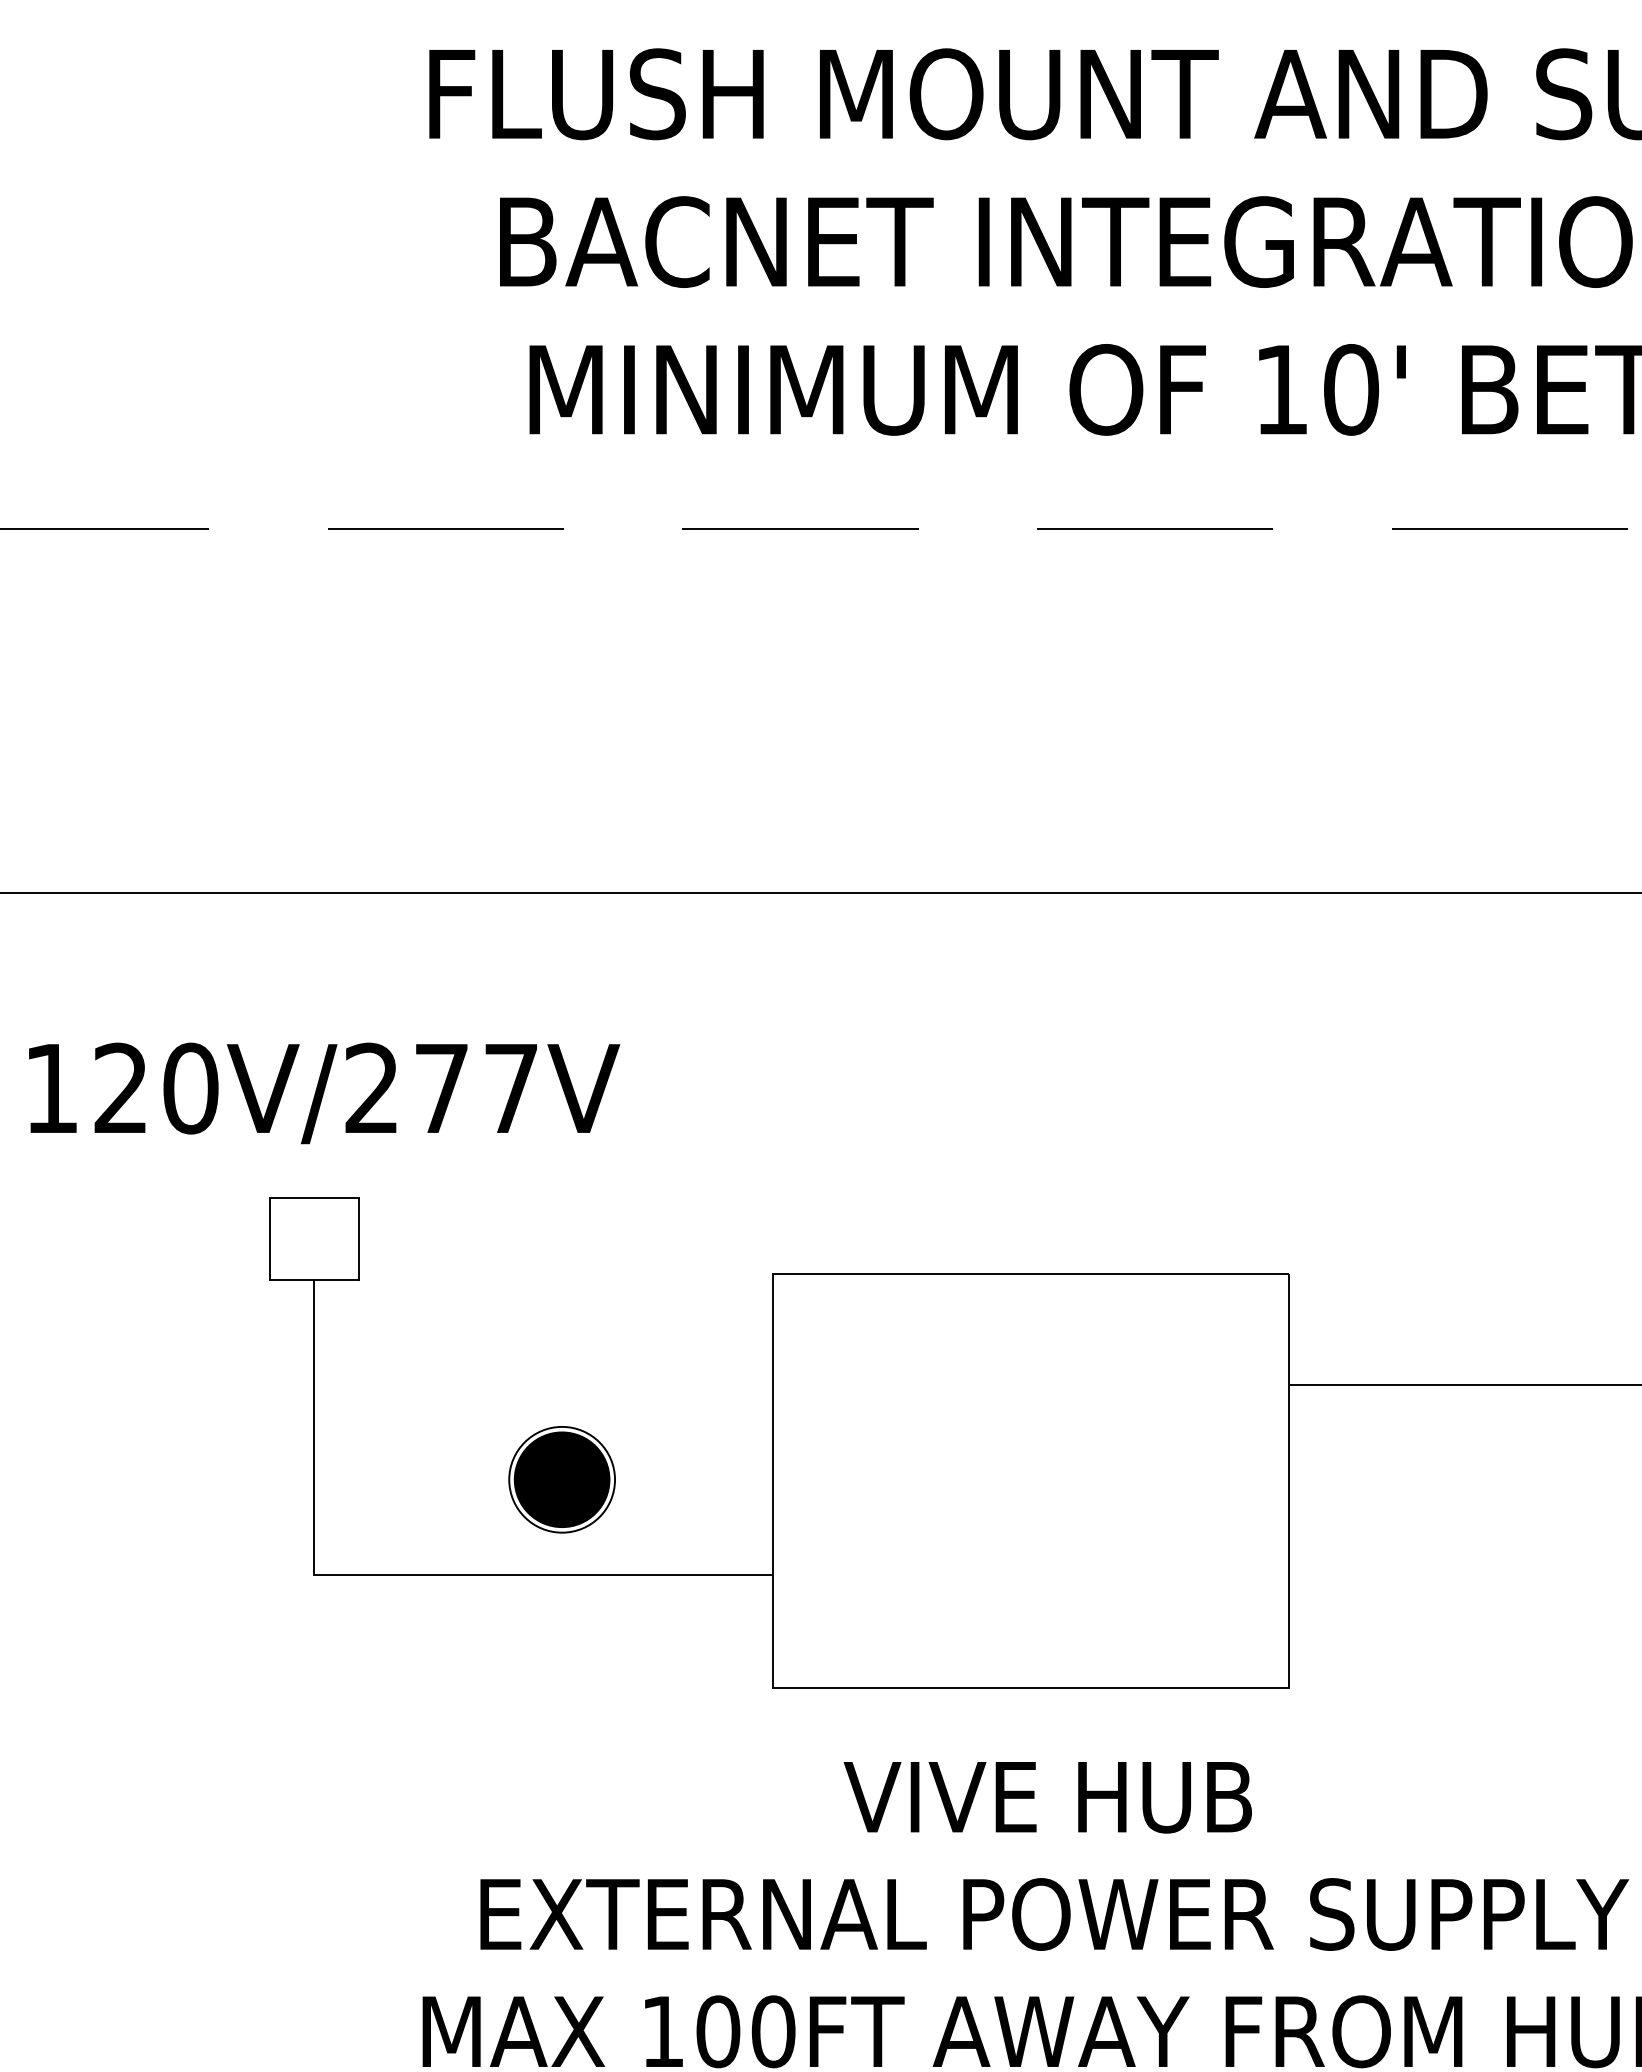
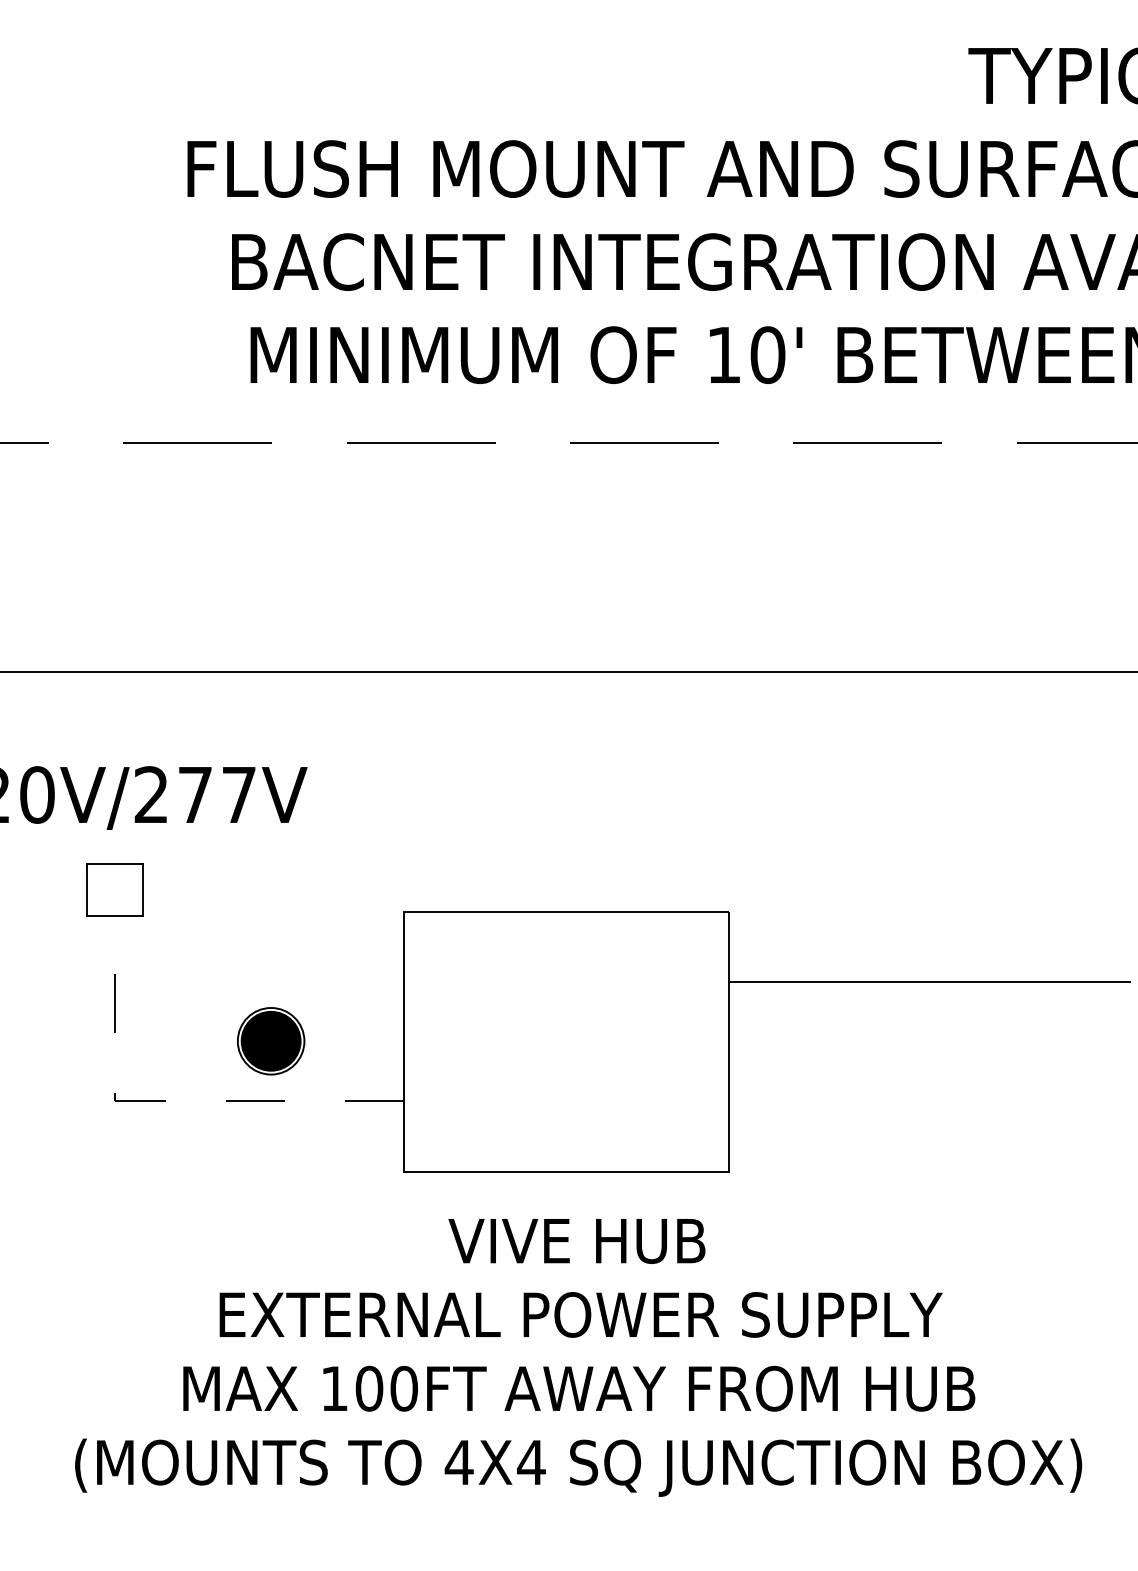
line: (394, 1575) -> (165, 1101), solid -> dashed

